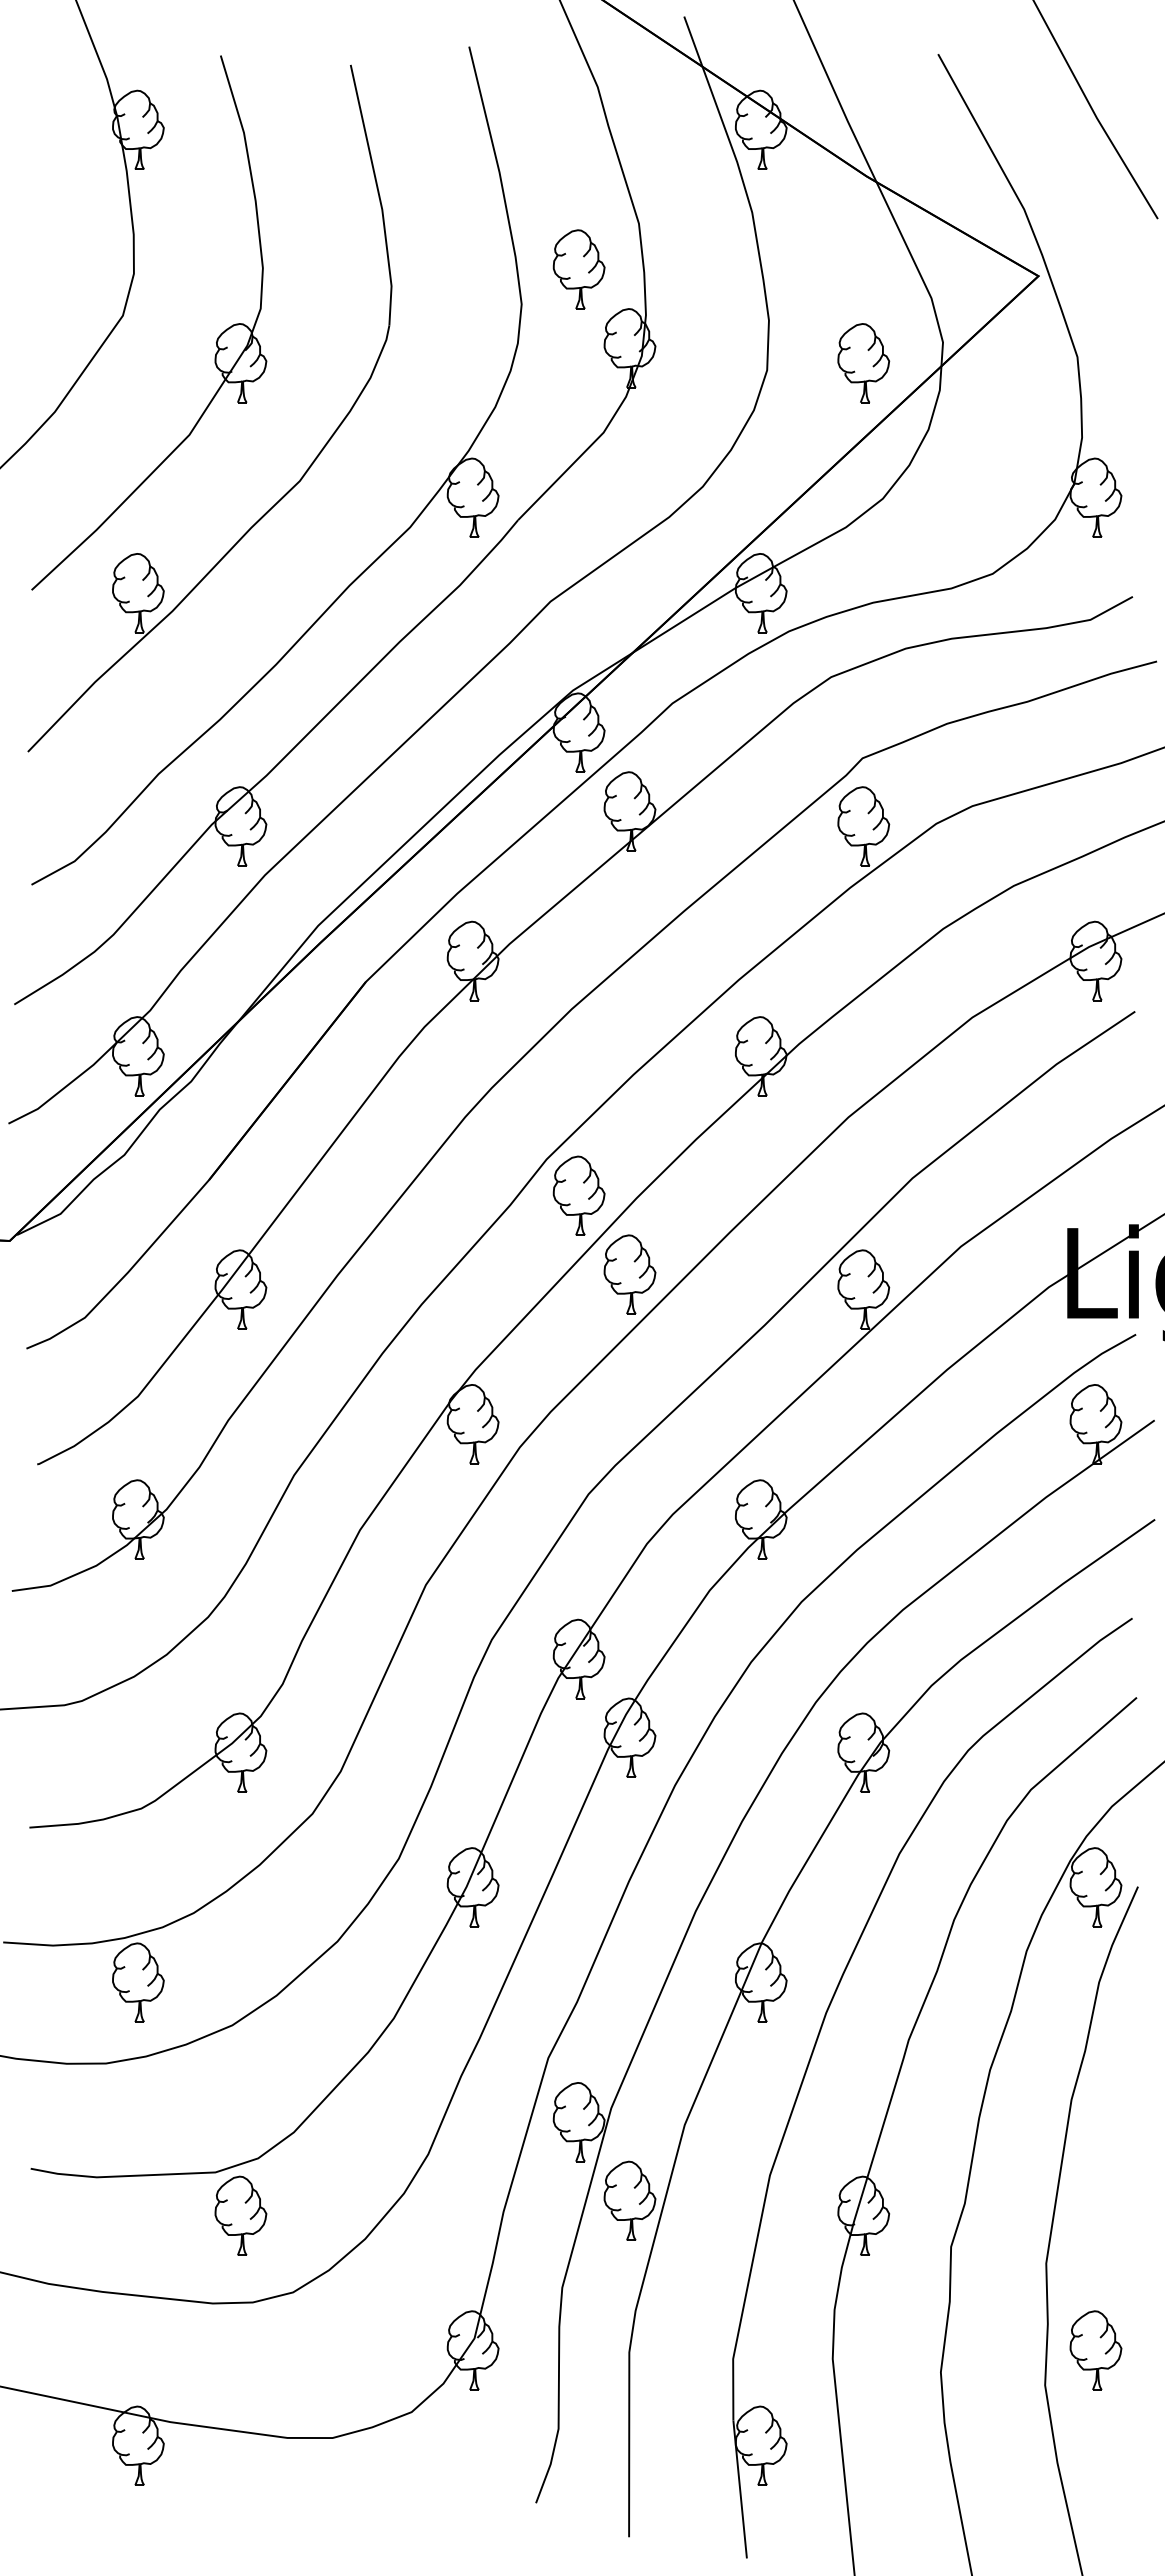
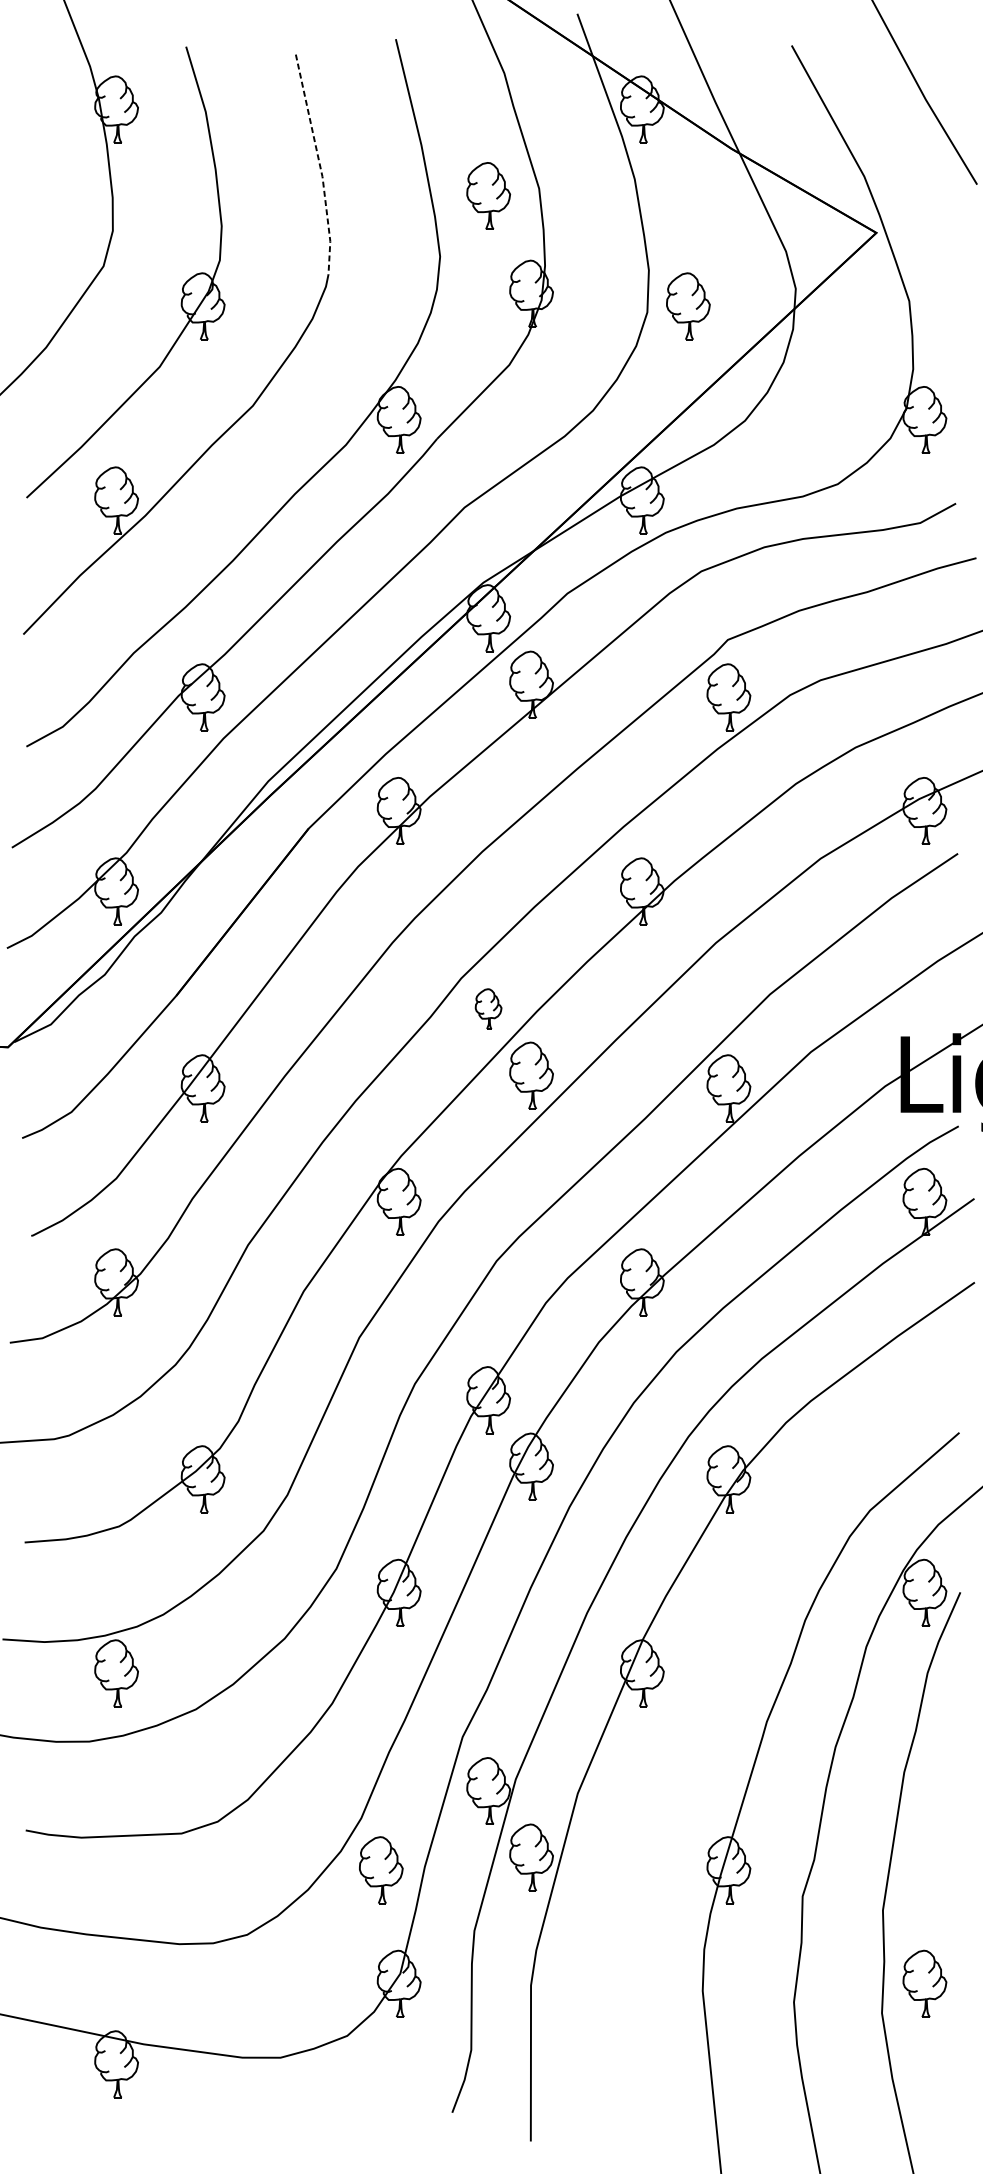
line: (379, 196) -> (320, 165), solid -> dashed
part: (578, 269) -> (488, 196), moved
part: (863, 363) -> (688, 306), moved
part: (578, 1195) -> (488, 1008), size x0.6
part: (814, 2050) -> (687, 1730), removed
part: (240, 2215) -> (380, 1869), moved

